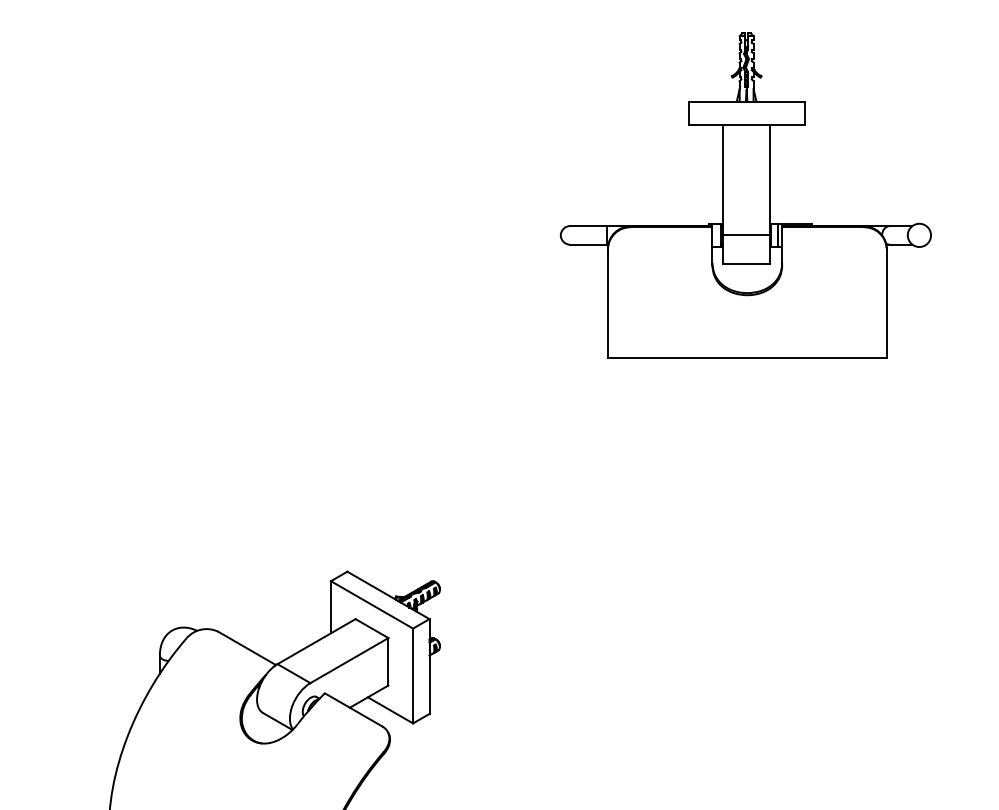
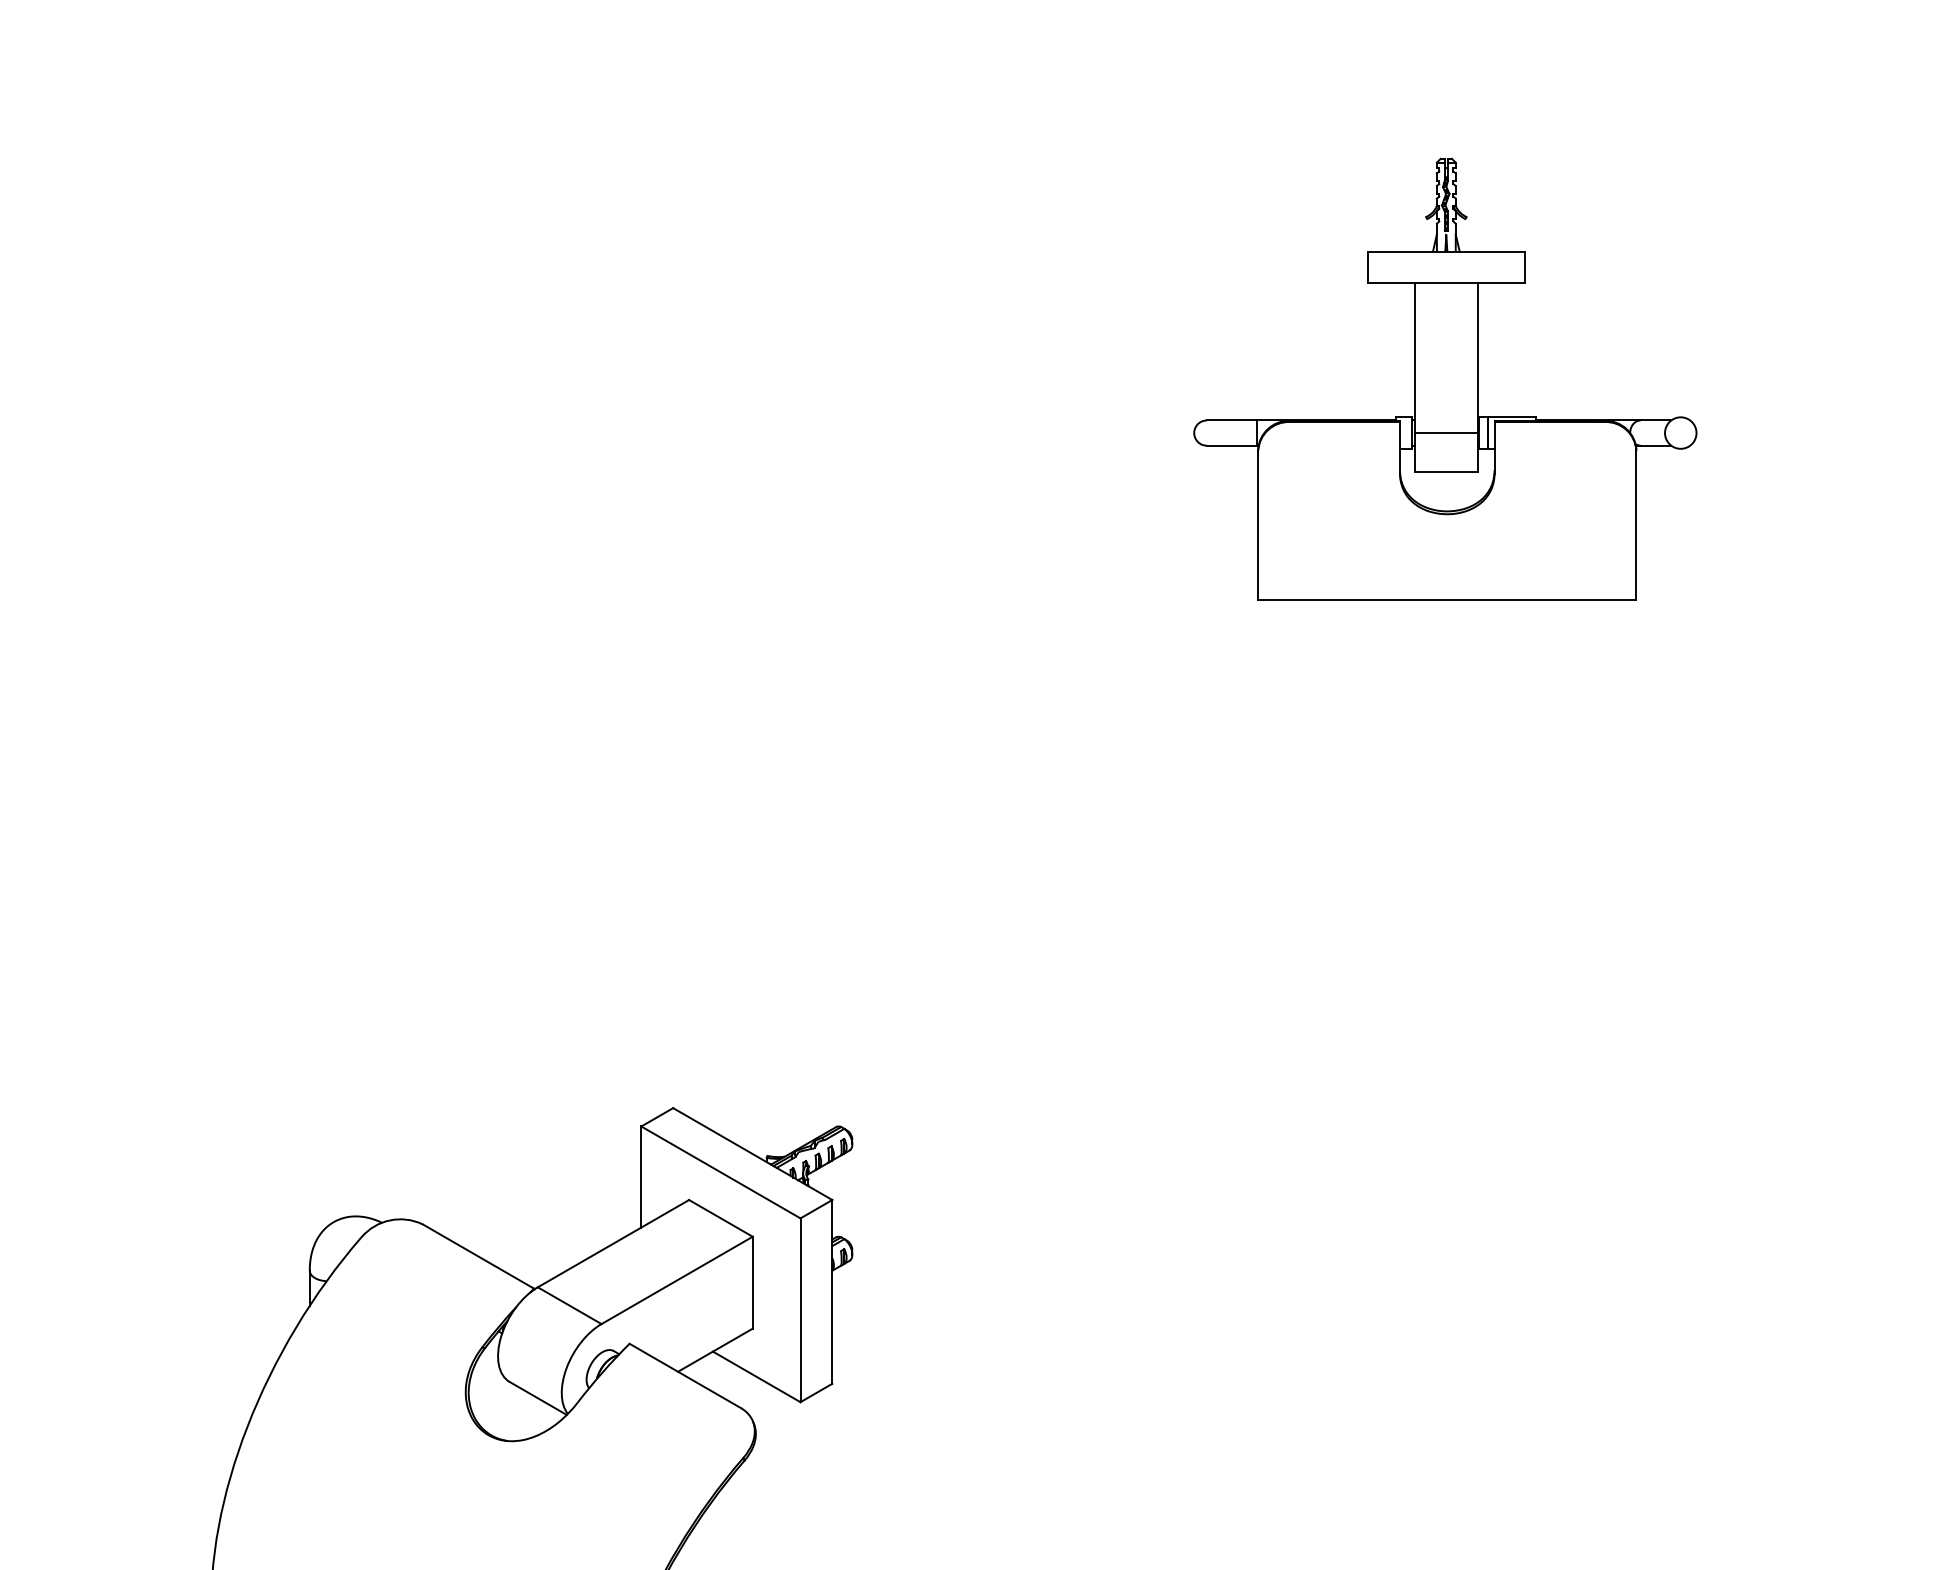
part: (745, 195) -> (1444, 378), size x0.7

